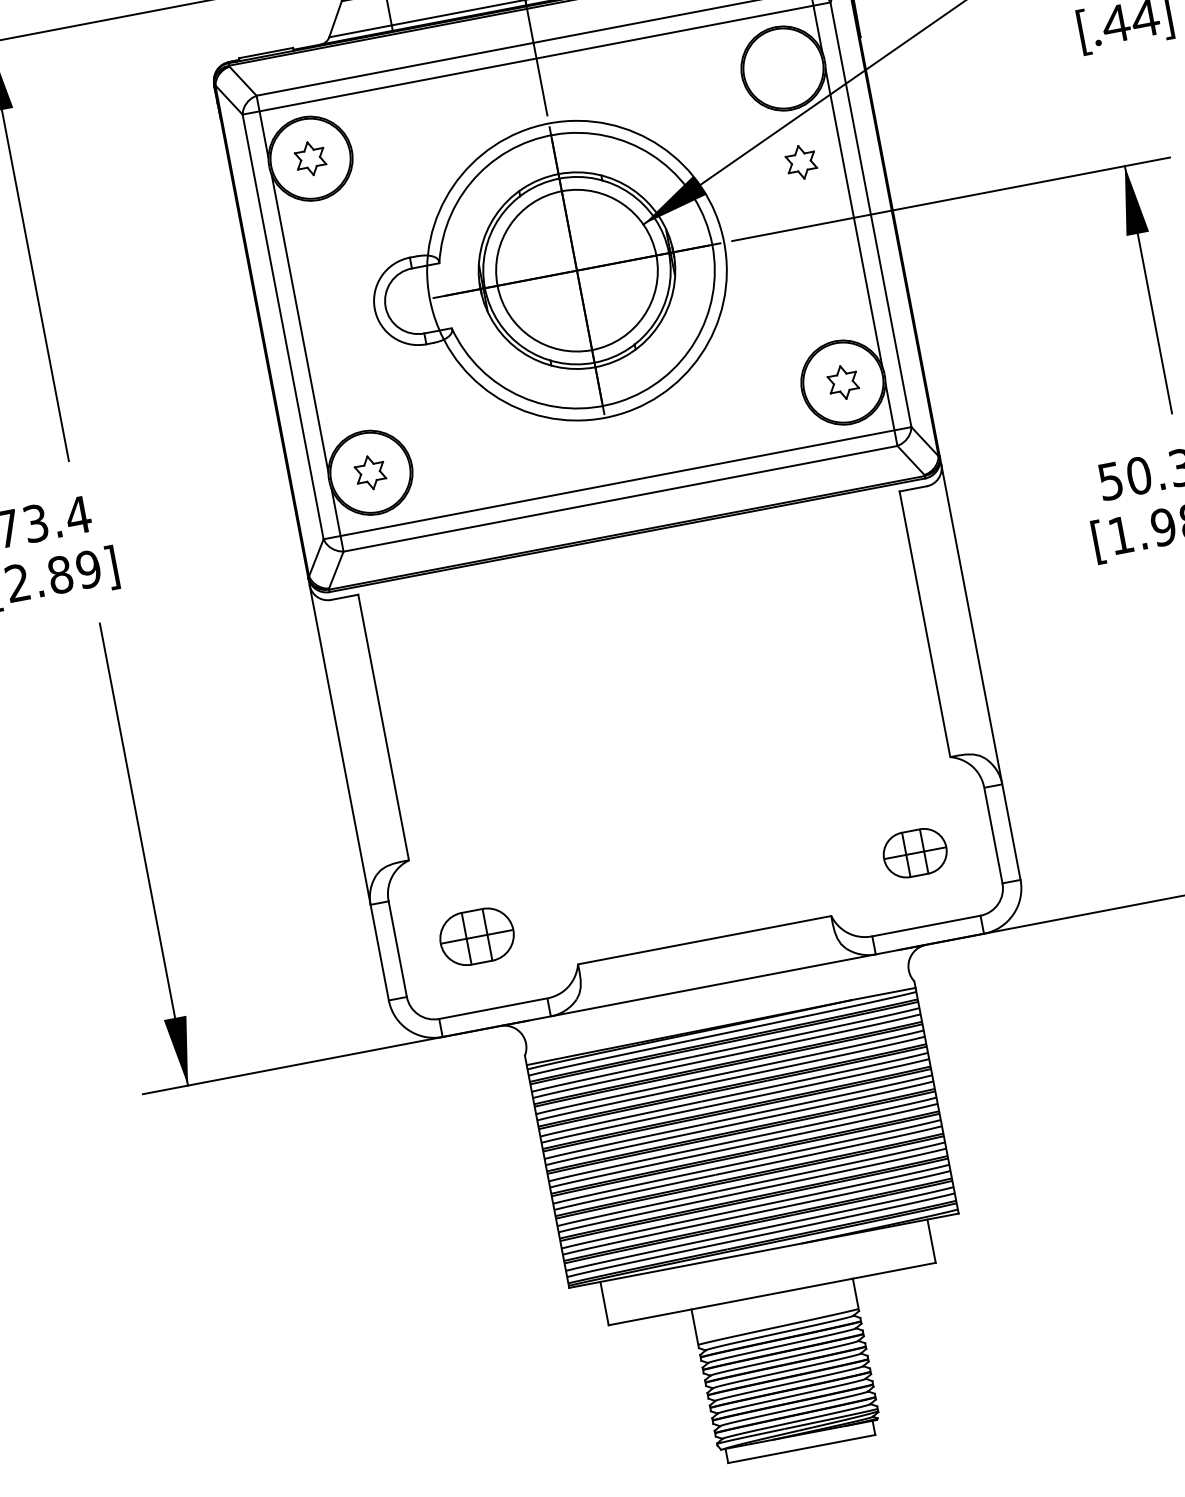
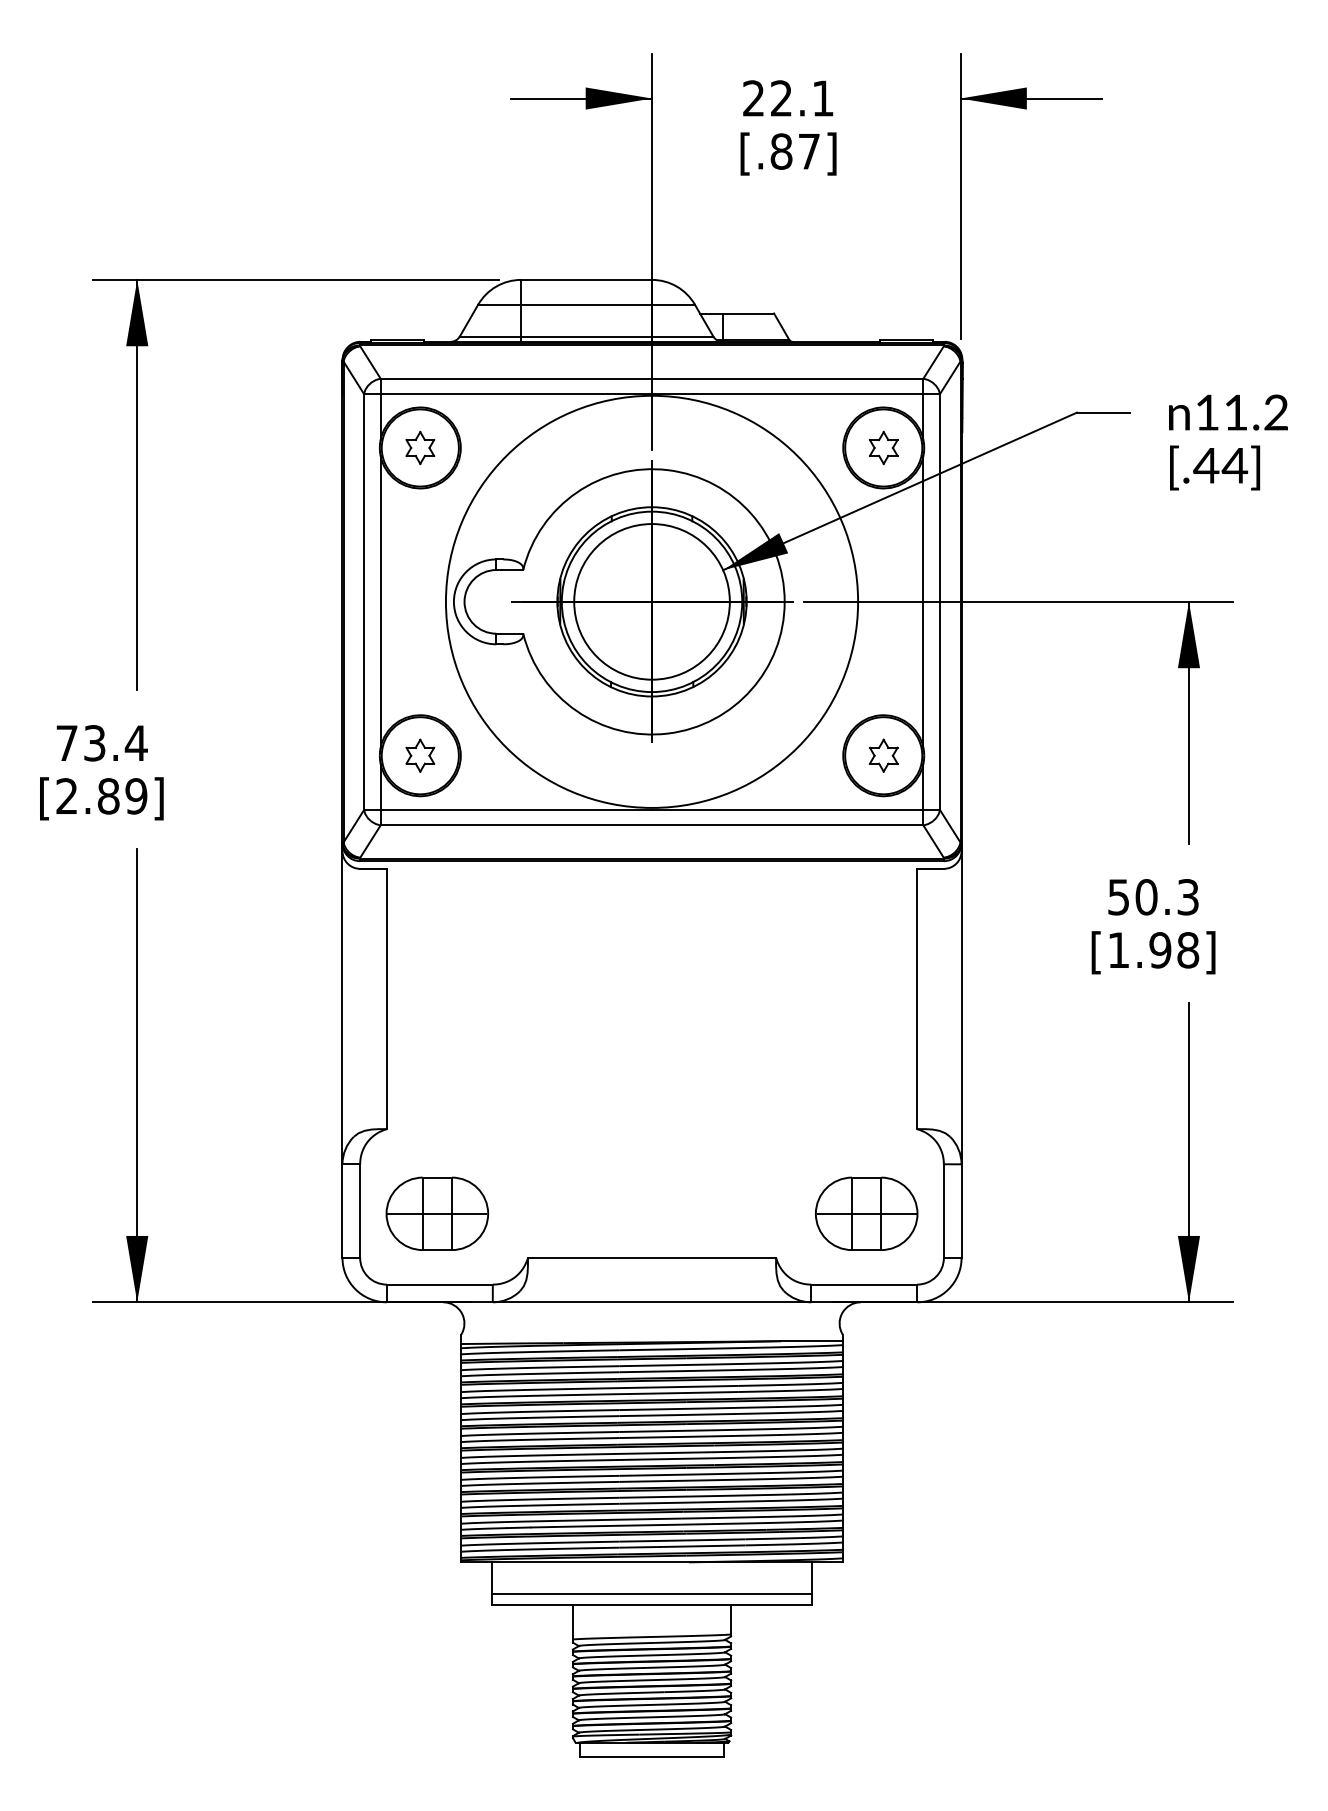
part: (801, 161) -> (883, 447), moved
circle: (576, 270) -> (651, 601), size x1.43
part: (914, 853) -> (866, 1213), size x1.67
part: (477, 936) -> (437, 1213), size x1.43
line: (769, 1283) -> (651, 1594), added

